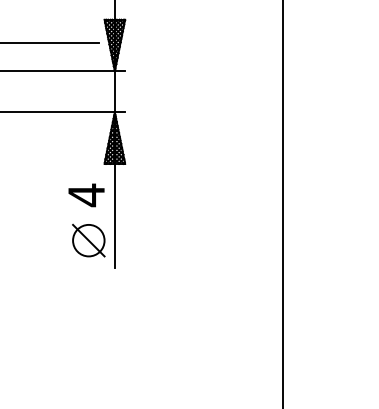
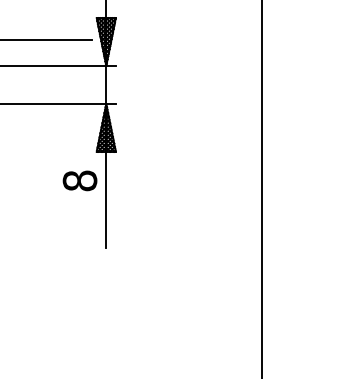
text: (85, 194) -> (79, 180), 4 -> 8
part: (88, 240) -> (81, 222), removed

